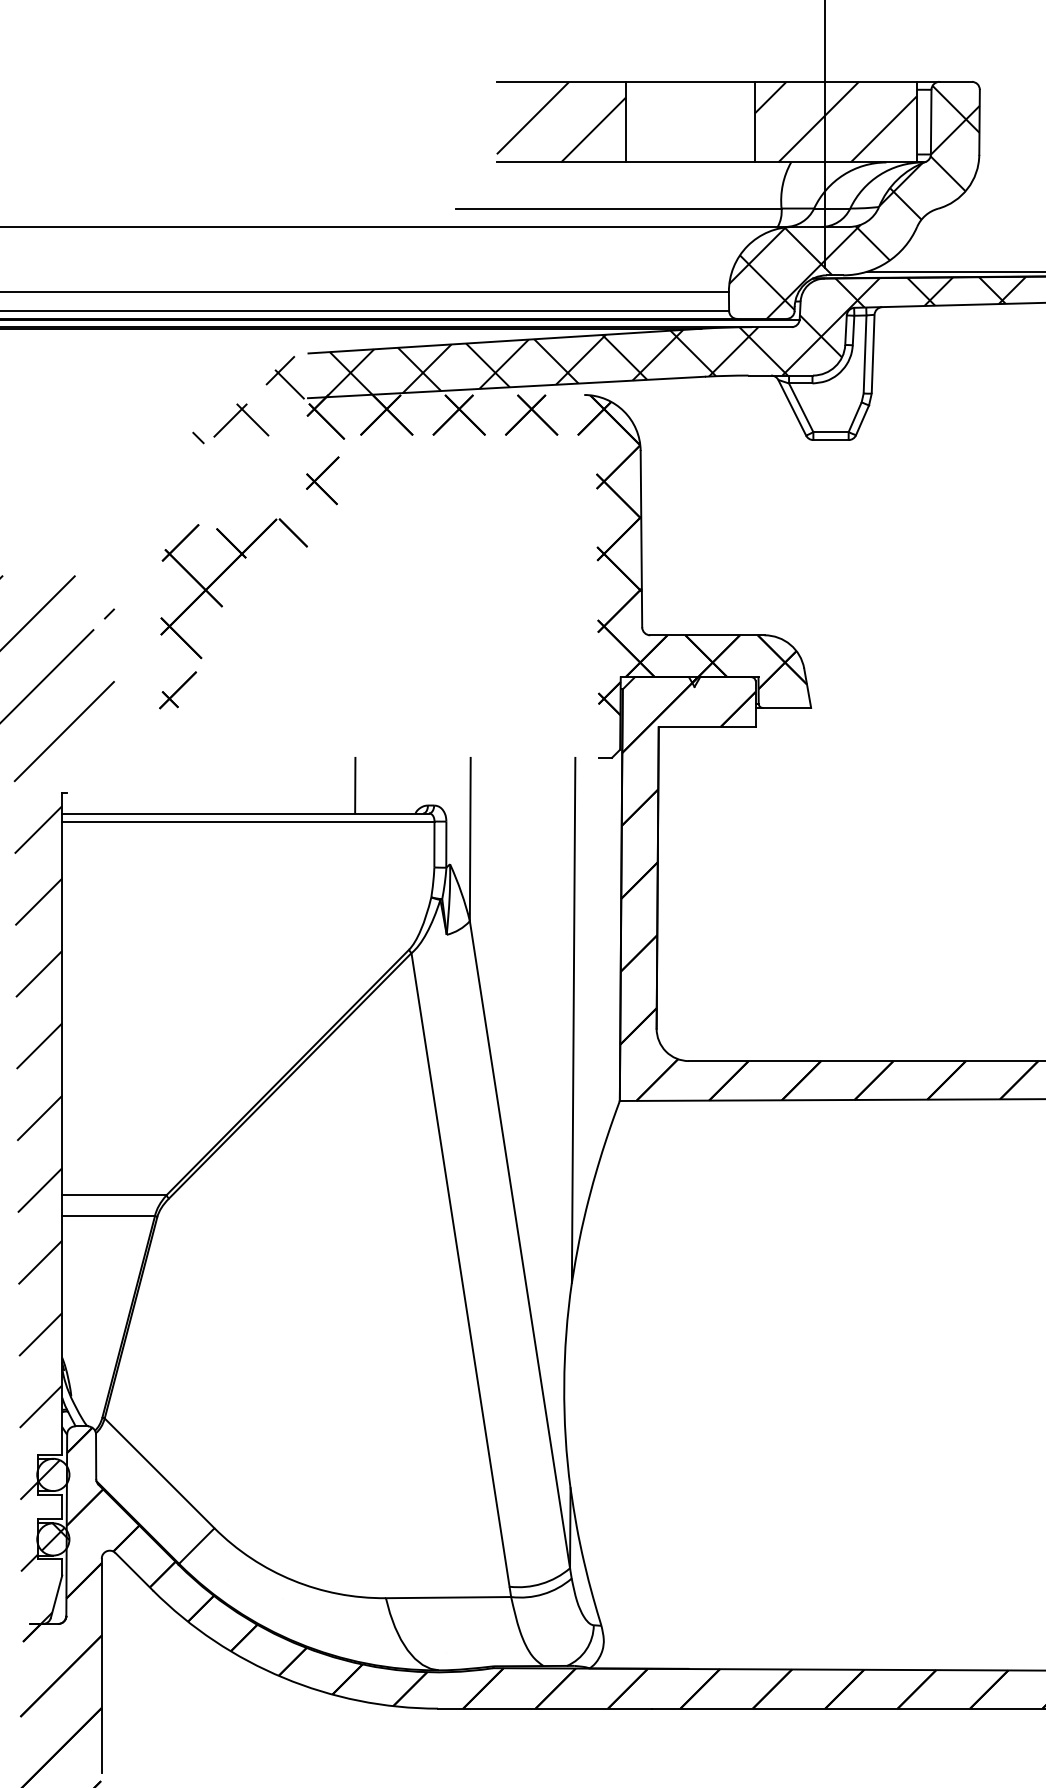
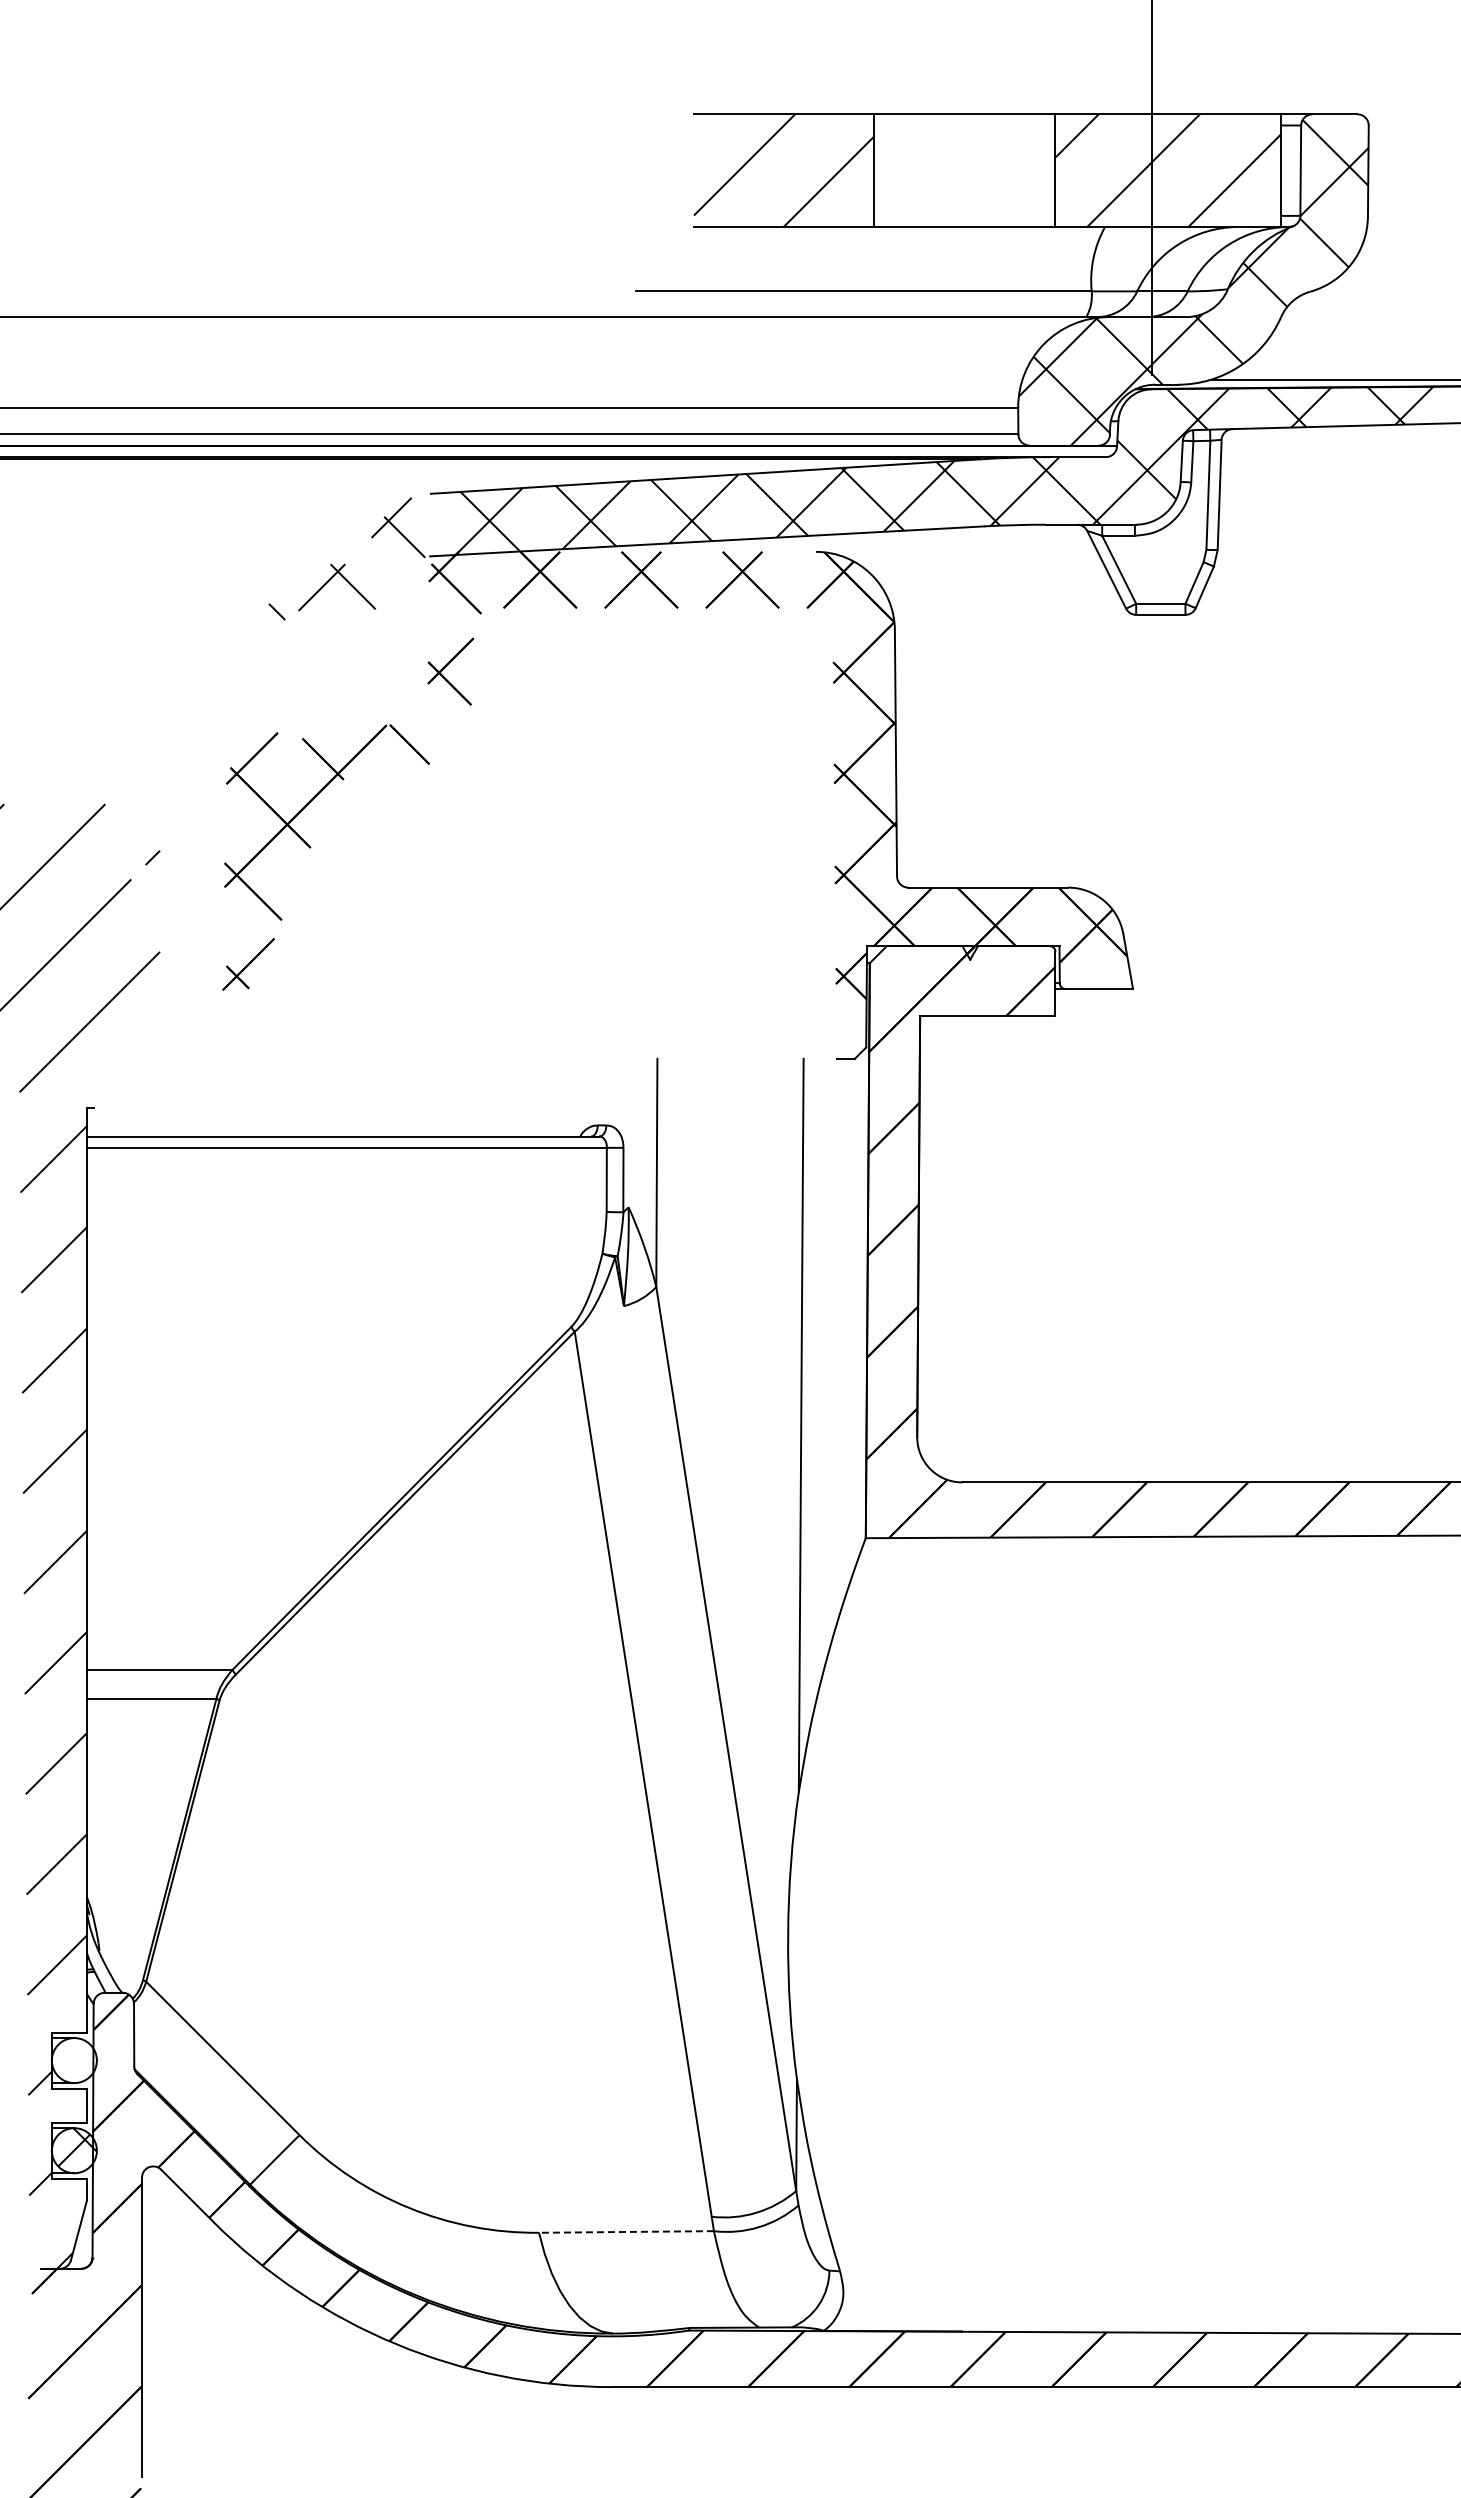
line: (355, 785) -> (496, 1097), removed
hatch: (49, 1470) -> (68, 2054), removed
line: (447, 1597) -> (625, 2231), solid -> dashed

